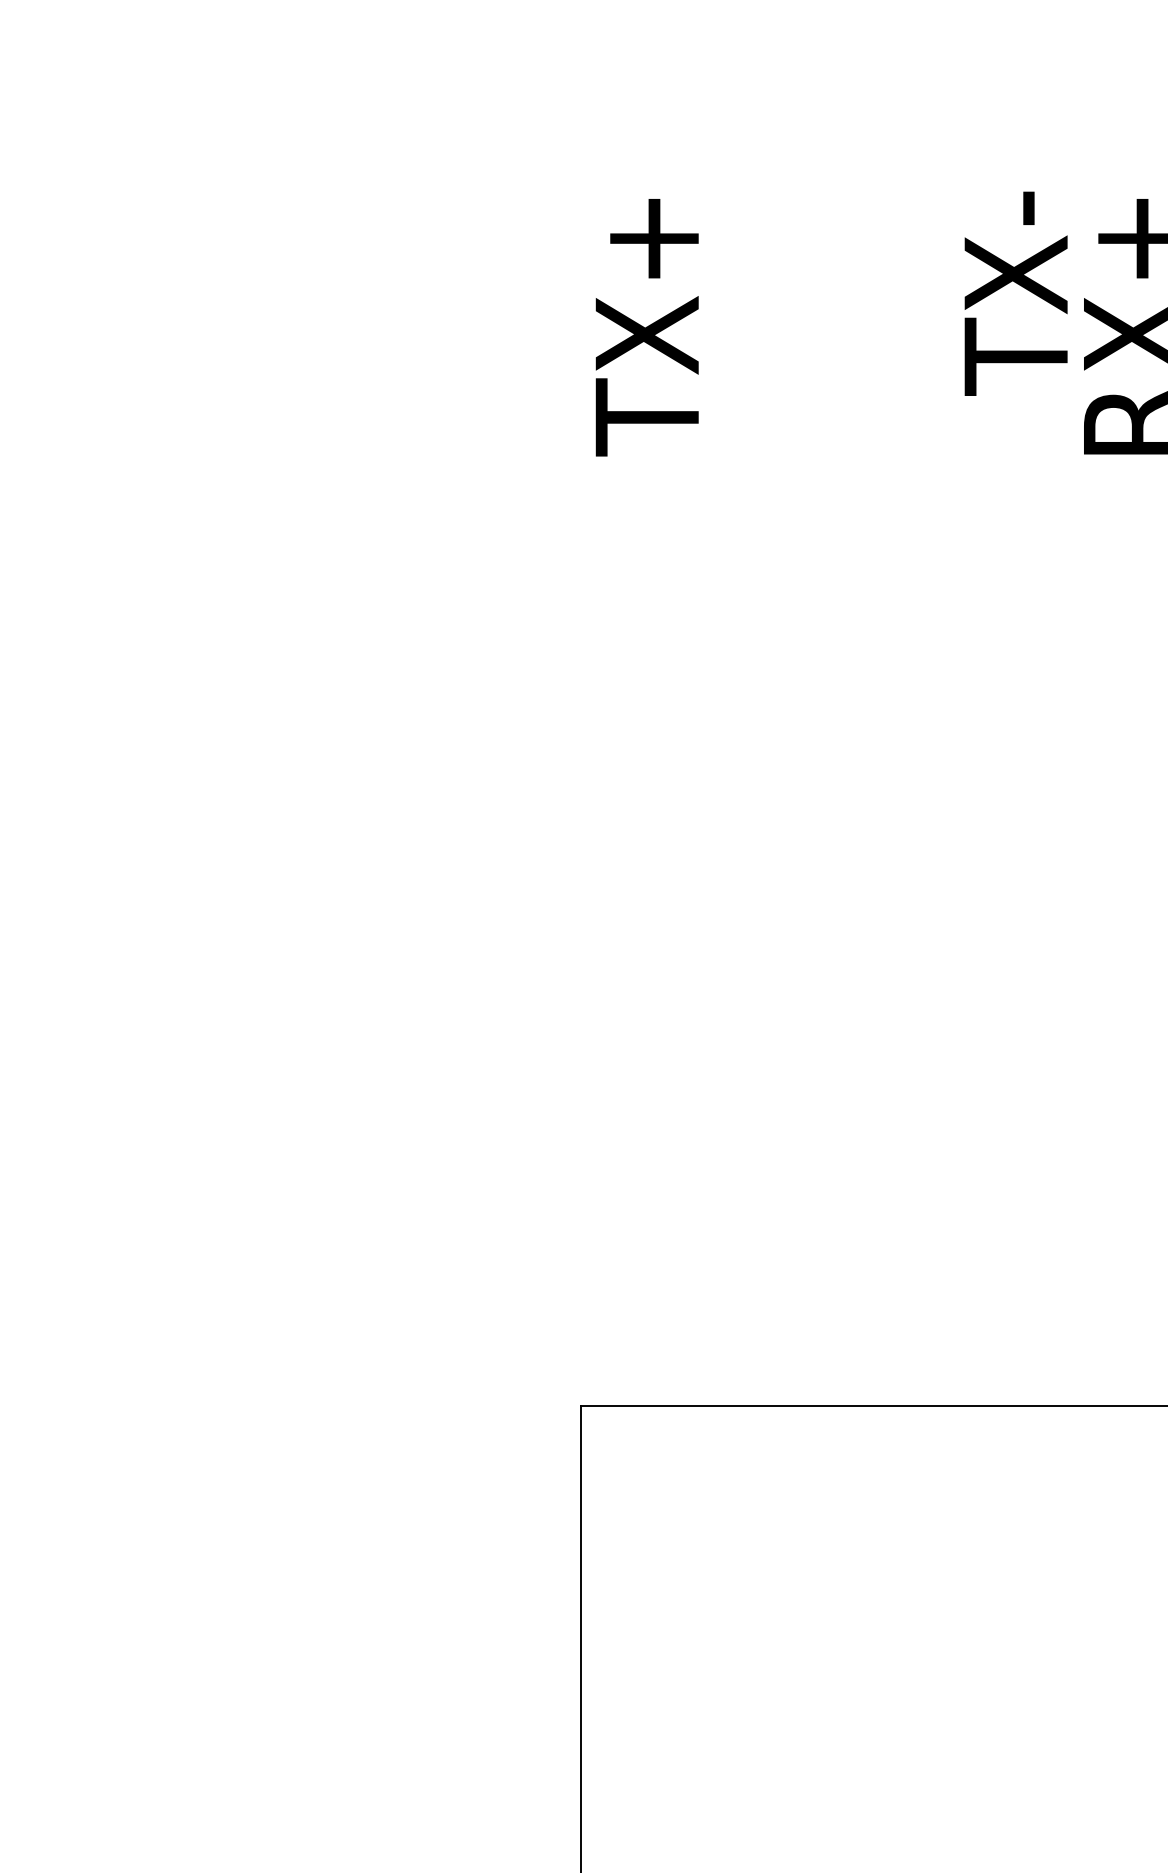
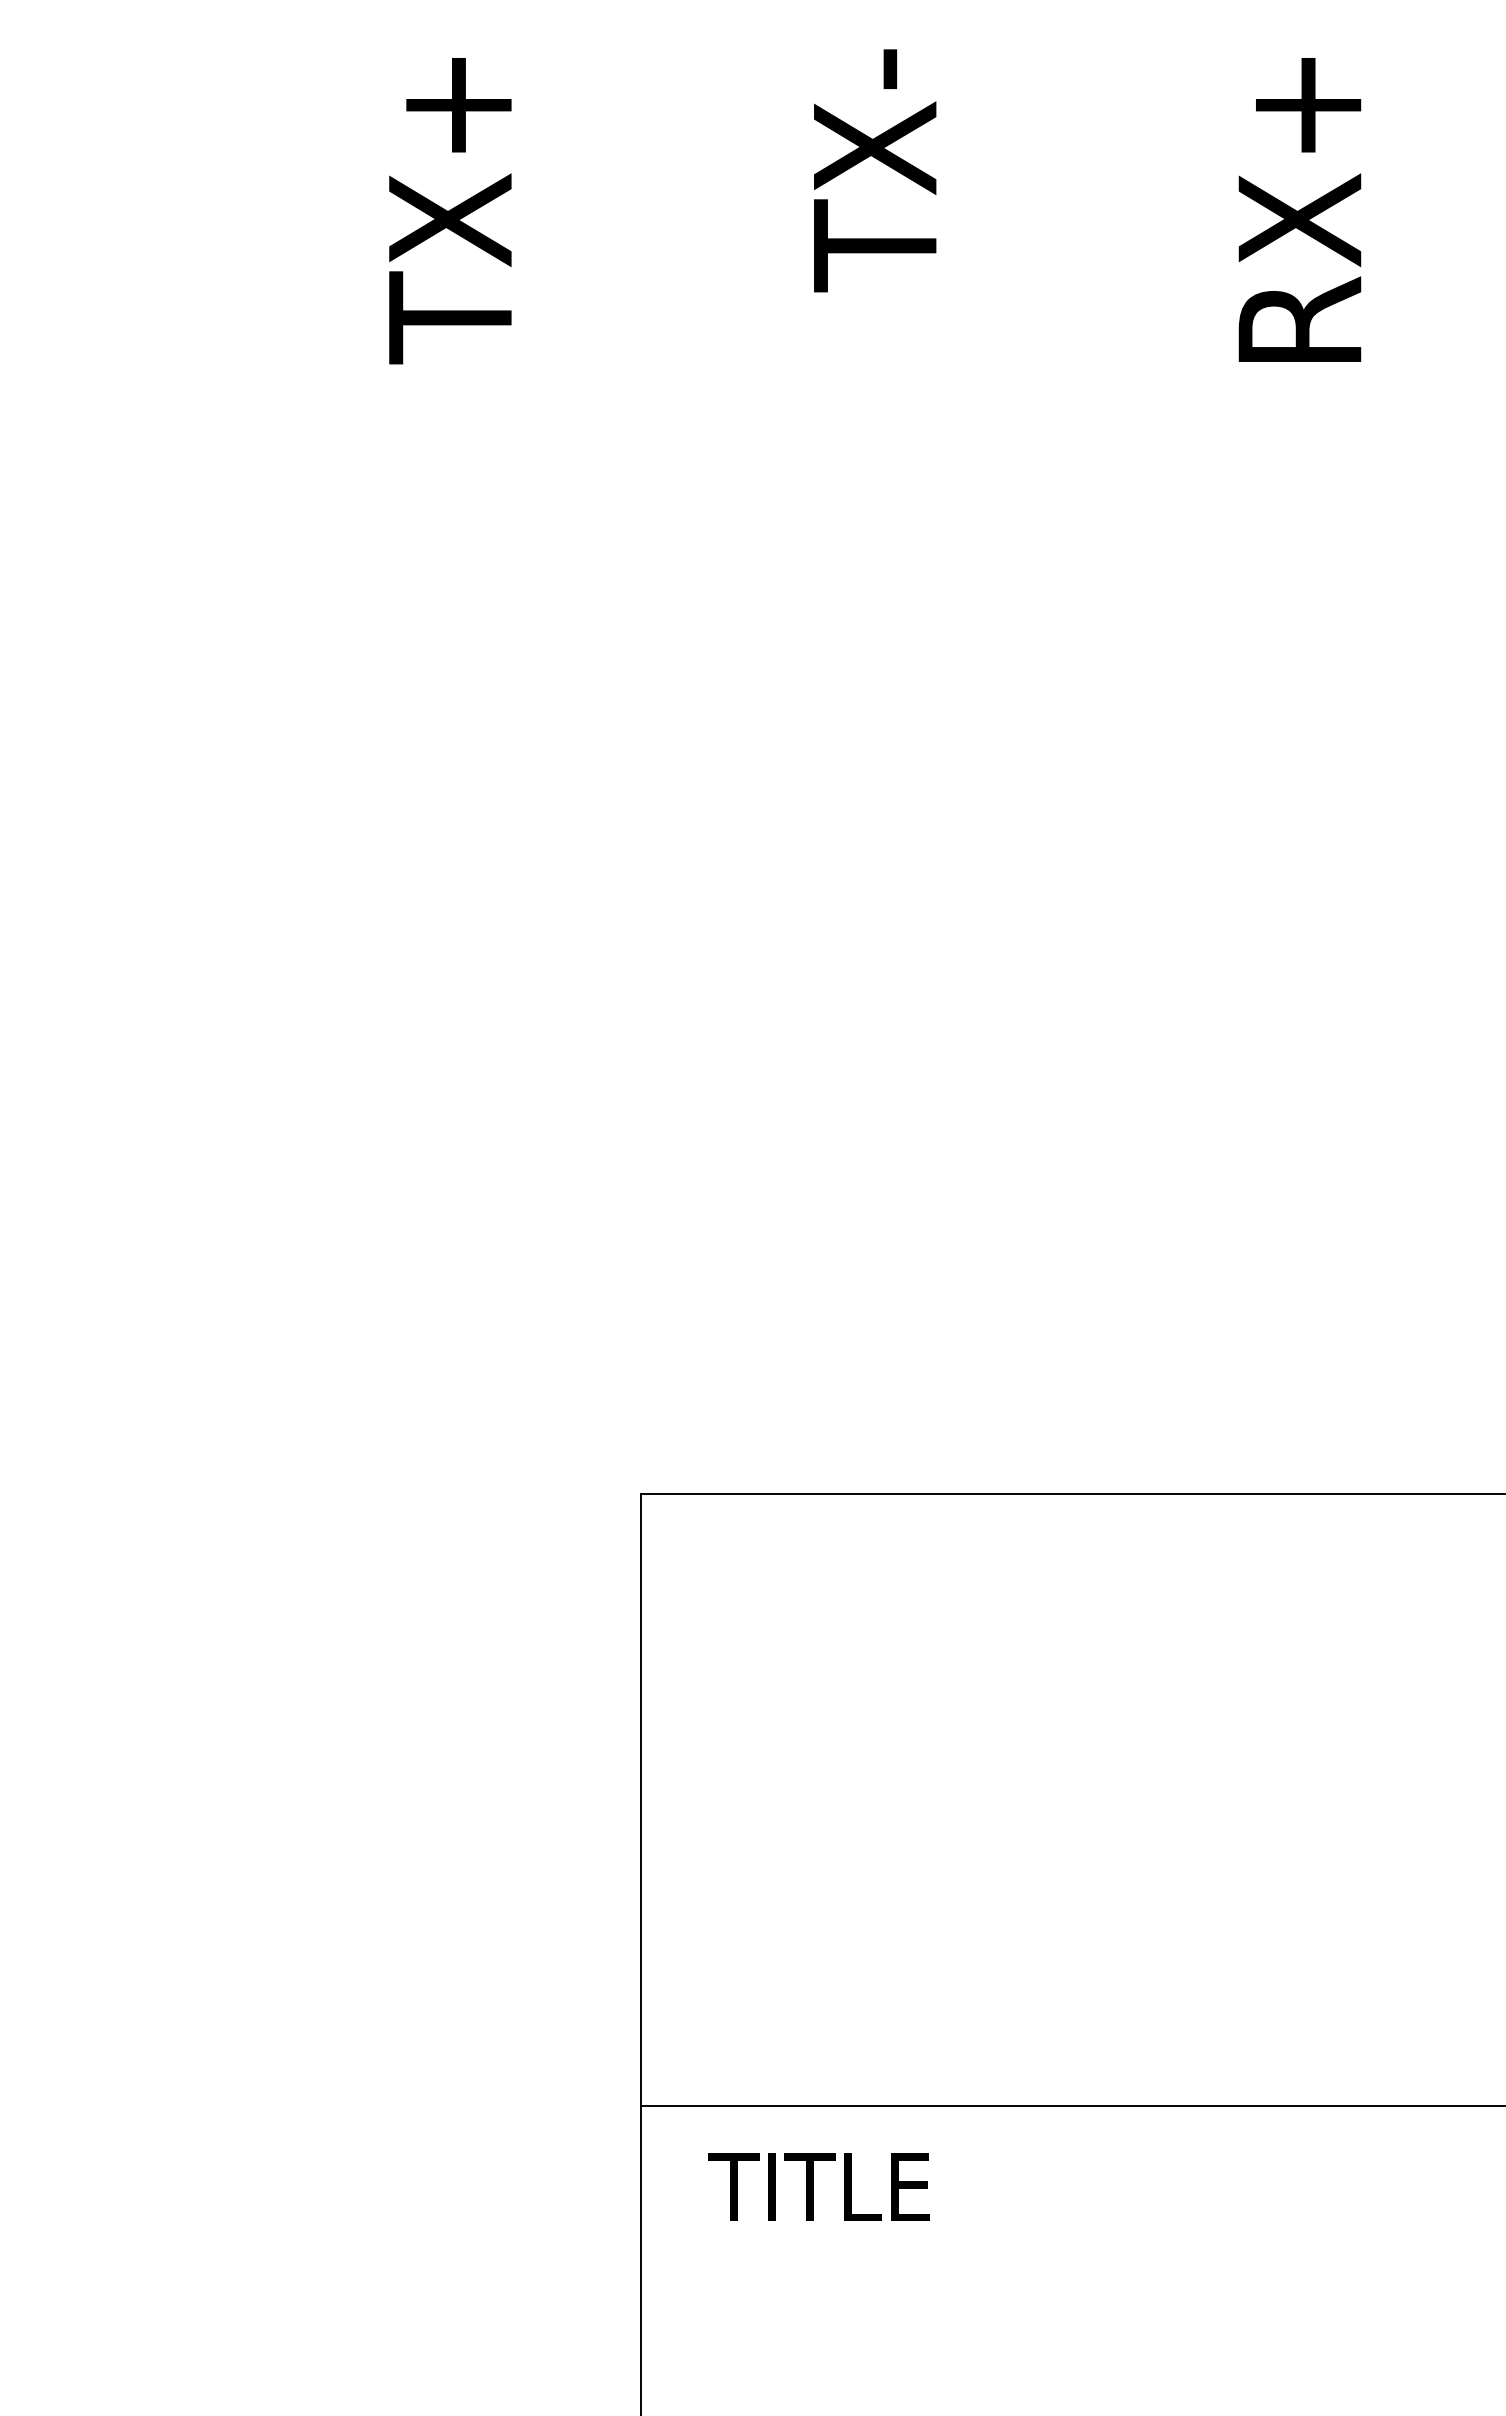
text: (1016, 293) -> (875, 170), moved
text: (647, 328) -> (450, 211), moved

